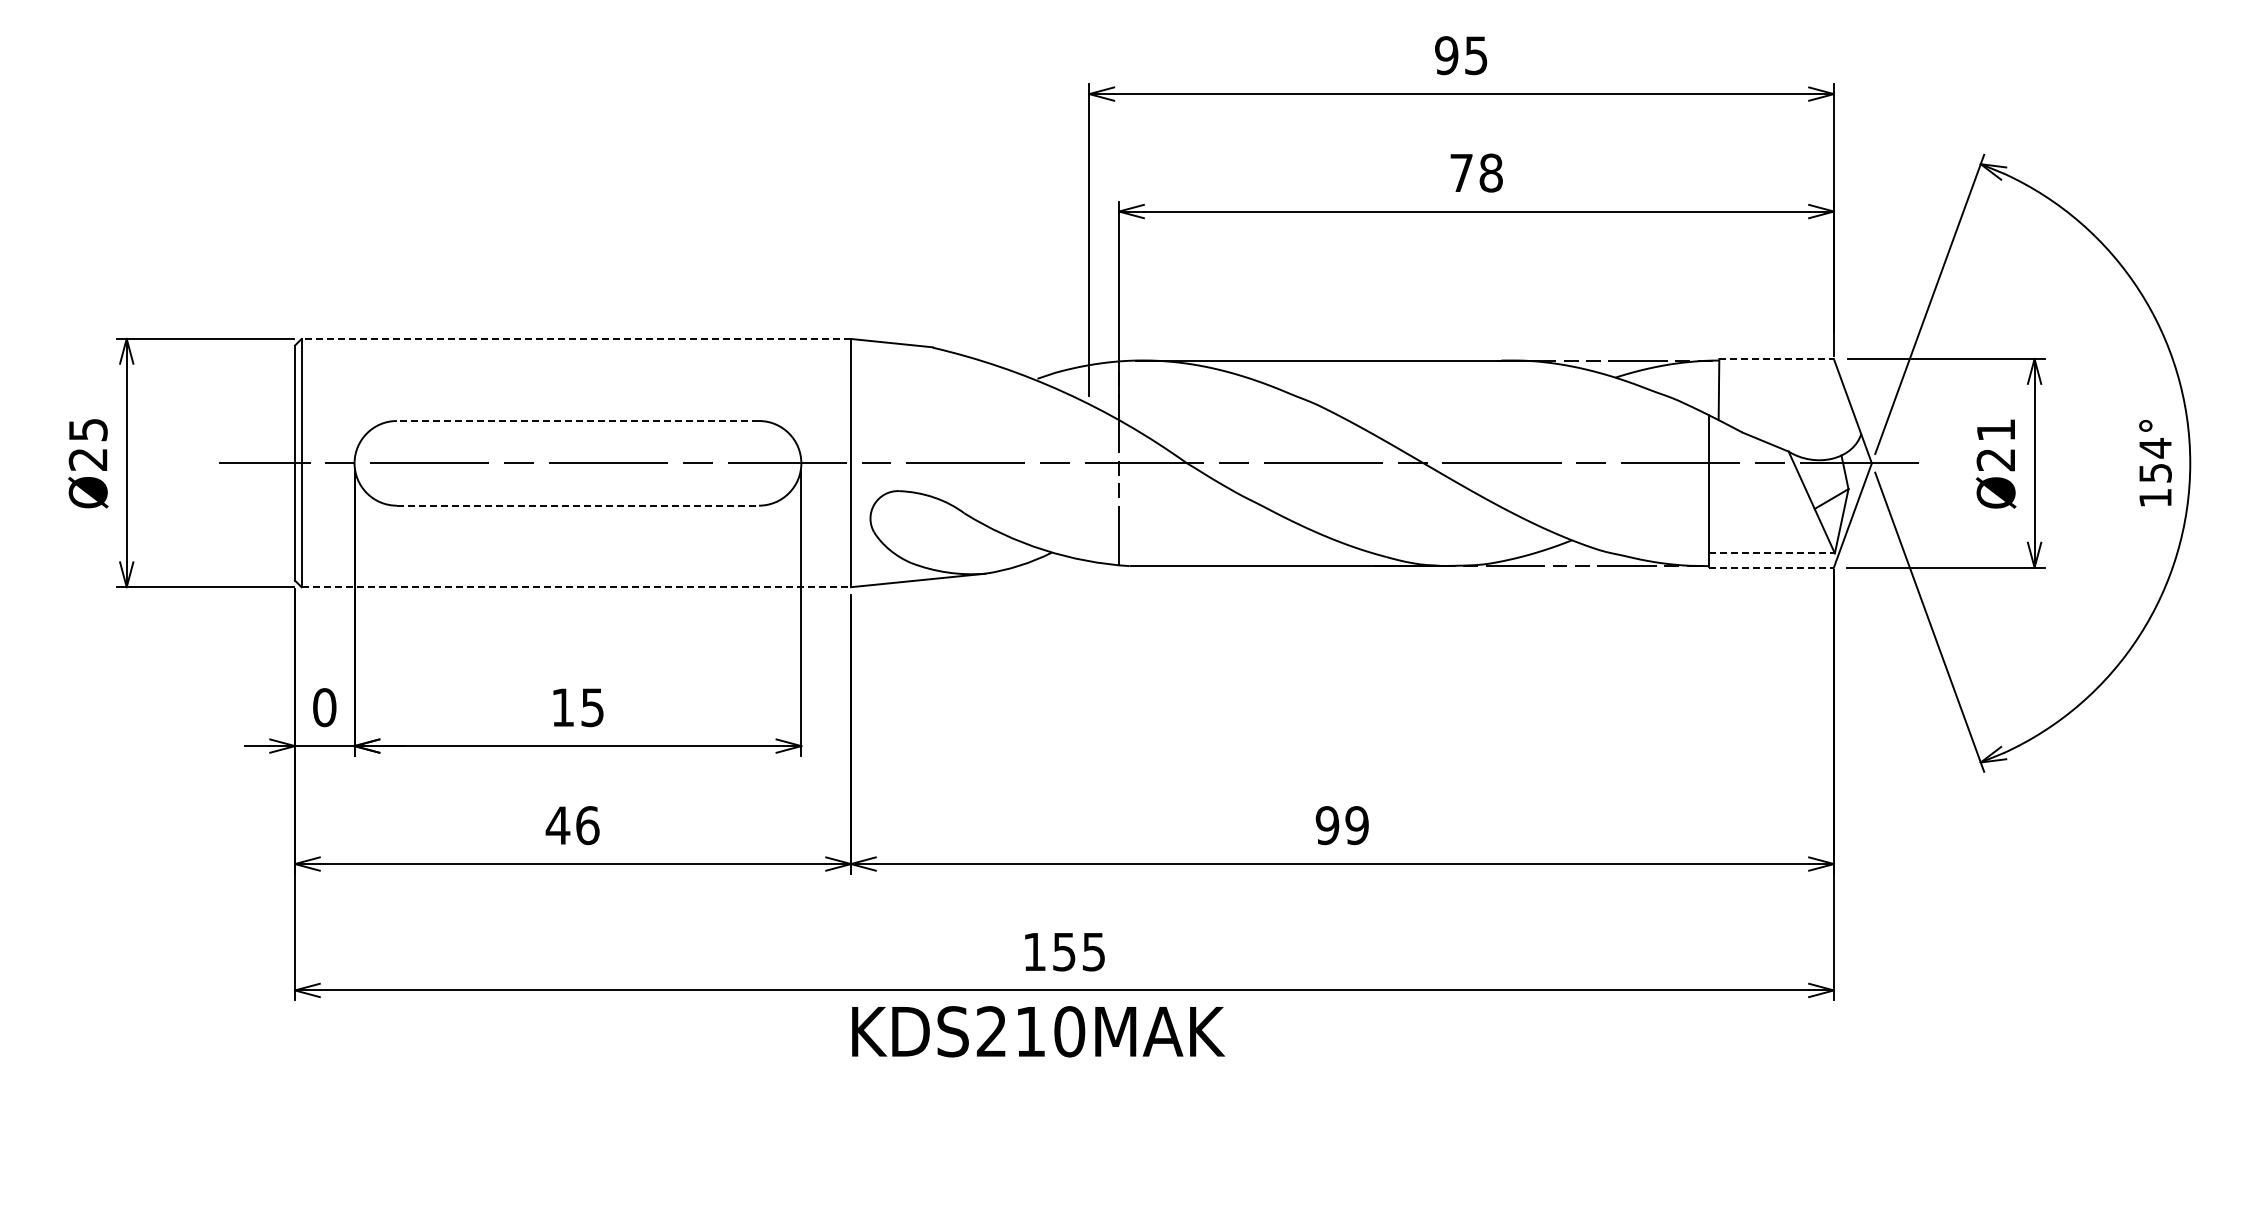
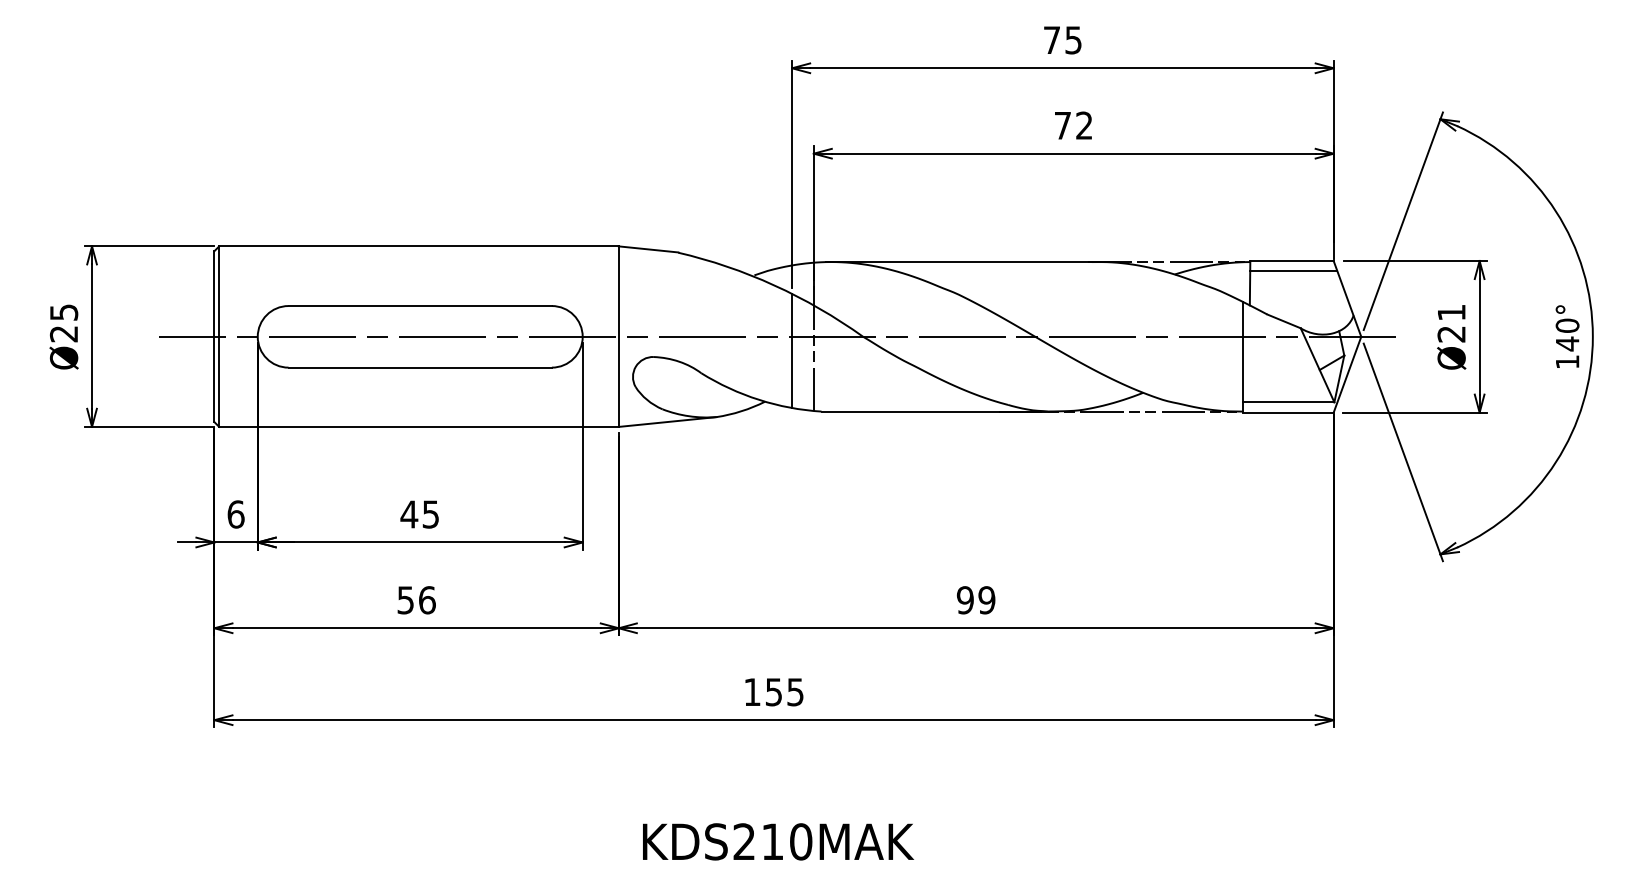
text: (1446, 55) -> (1051, 40), 95 -> 75
text: (1490, 172) -> (1083, 125), 78 -> 72
line: (576, 338) -> (419, 246), dashed -> solid
line: (1777, 359) -> (1292, 261), dashed -> solid
line: (1778, 372) -> (1293, 270), added
line: (577, 421) -> (419, 306), dashed -> solid
text: (2155, 460) -> (1567, 334), 154° -> 140°
line: (1089, 482) -> (792, 350), added
line: (578, 505) -> (420, 367), dashed -> solid
line: (1772, 553) -> (1289, 402), dashed -> solid
line: (1771, 567) -> (1288, 412), dashed -> solid
line: (576, 587) -> (419, 427), dashed -> solid
text: (324, 707) -> (235, 514), 0 -> 6
text: (562, 707) -> (408, 514), 15 -> 45
text: (557, 825) -> (405, 600), 46 -> 56
text: (1038, 1031) -> (778, 841), moved

